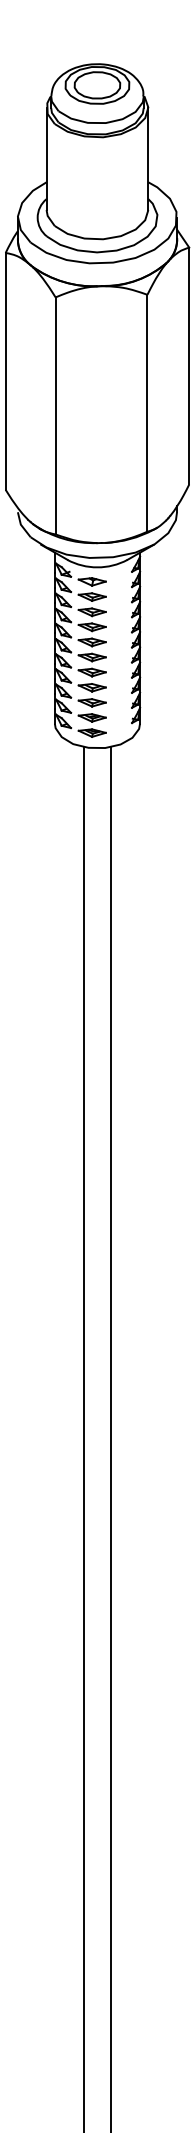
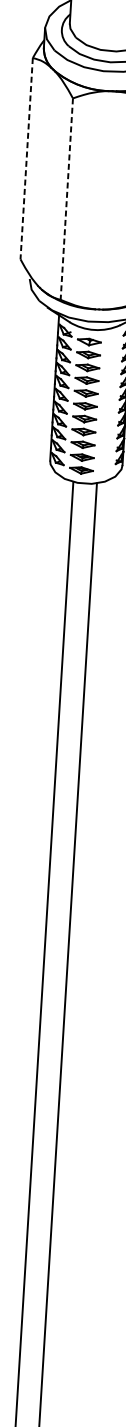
line: (5, 371) -> (26, 158), solid -> dashed
line: (55, 415) -> (66, 198), solid -> dashed

